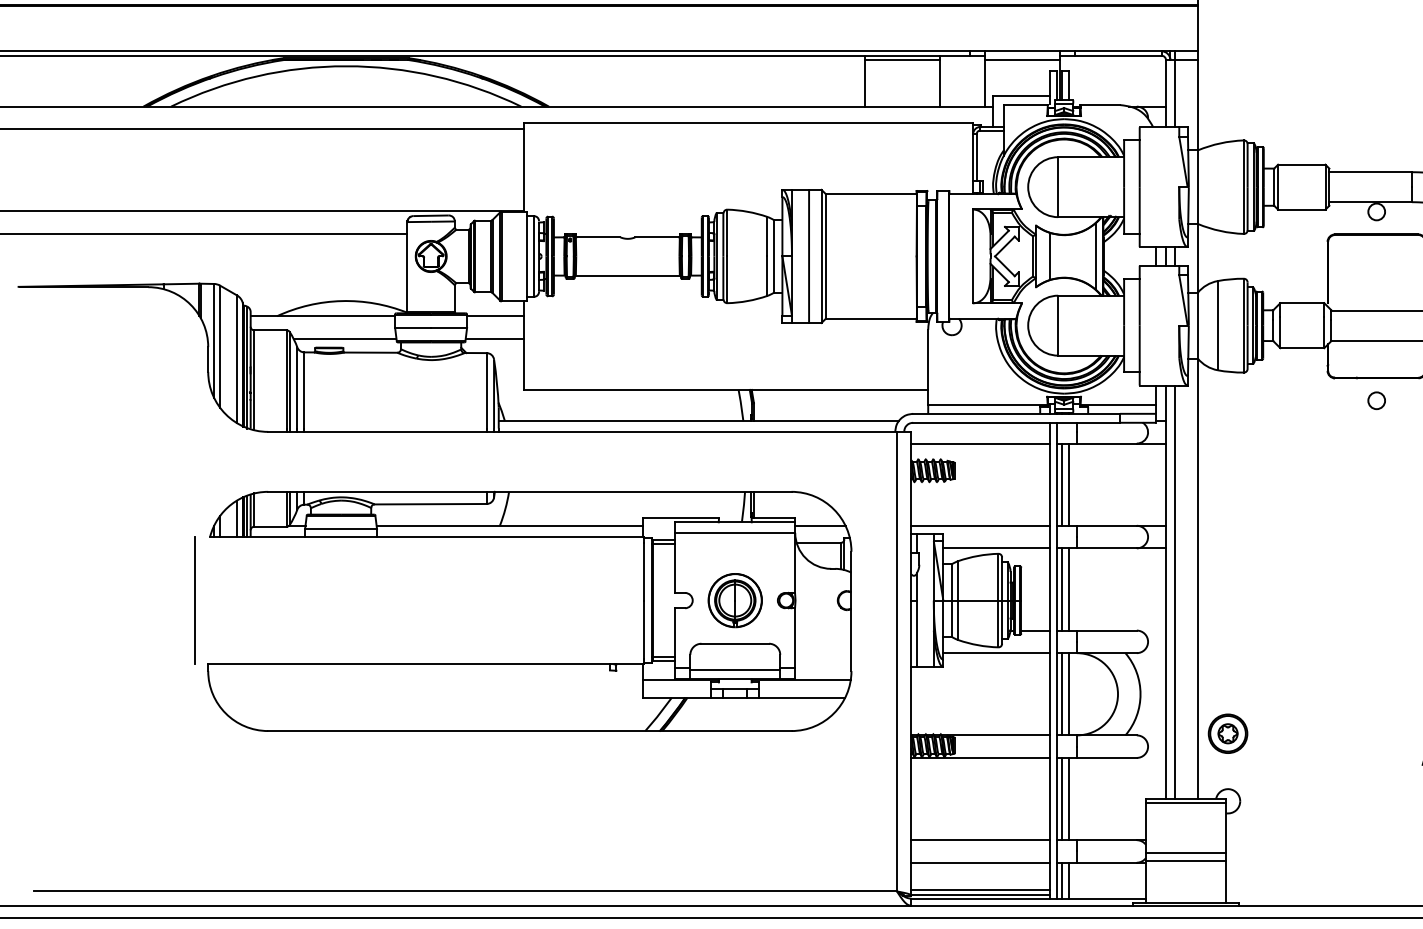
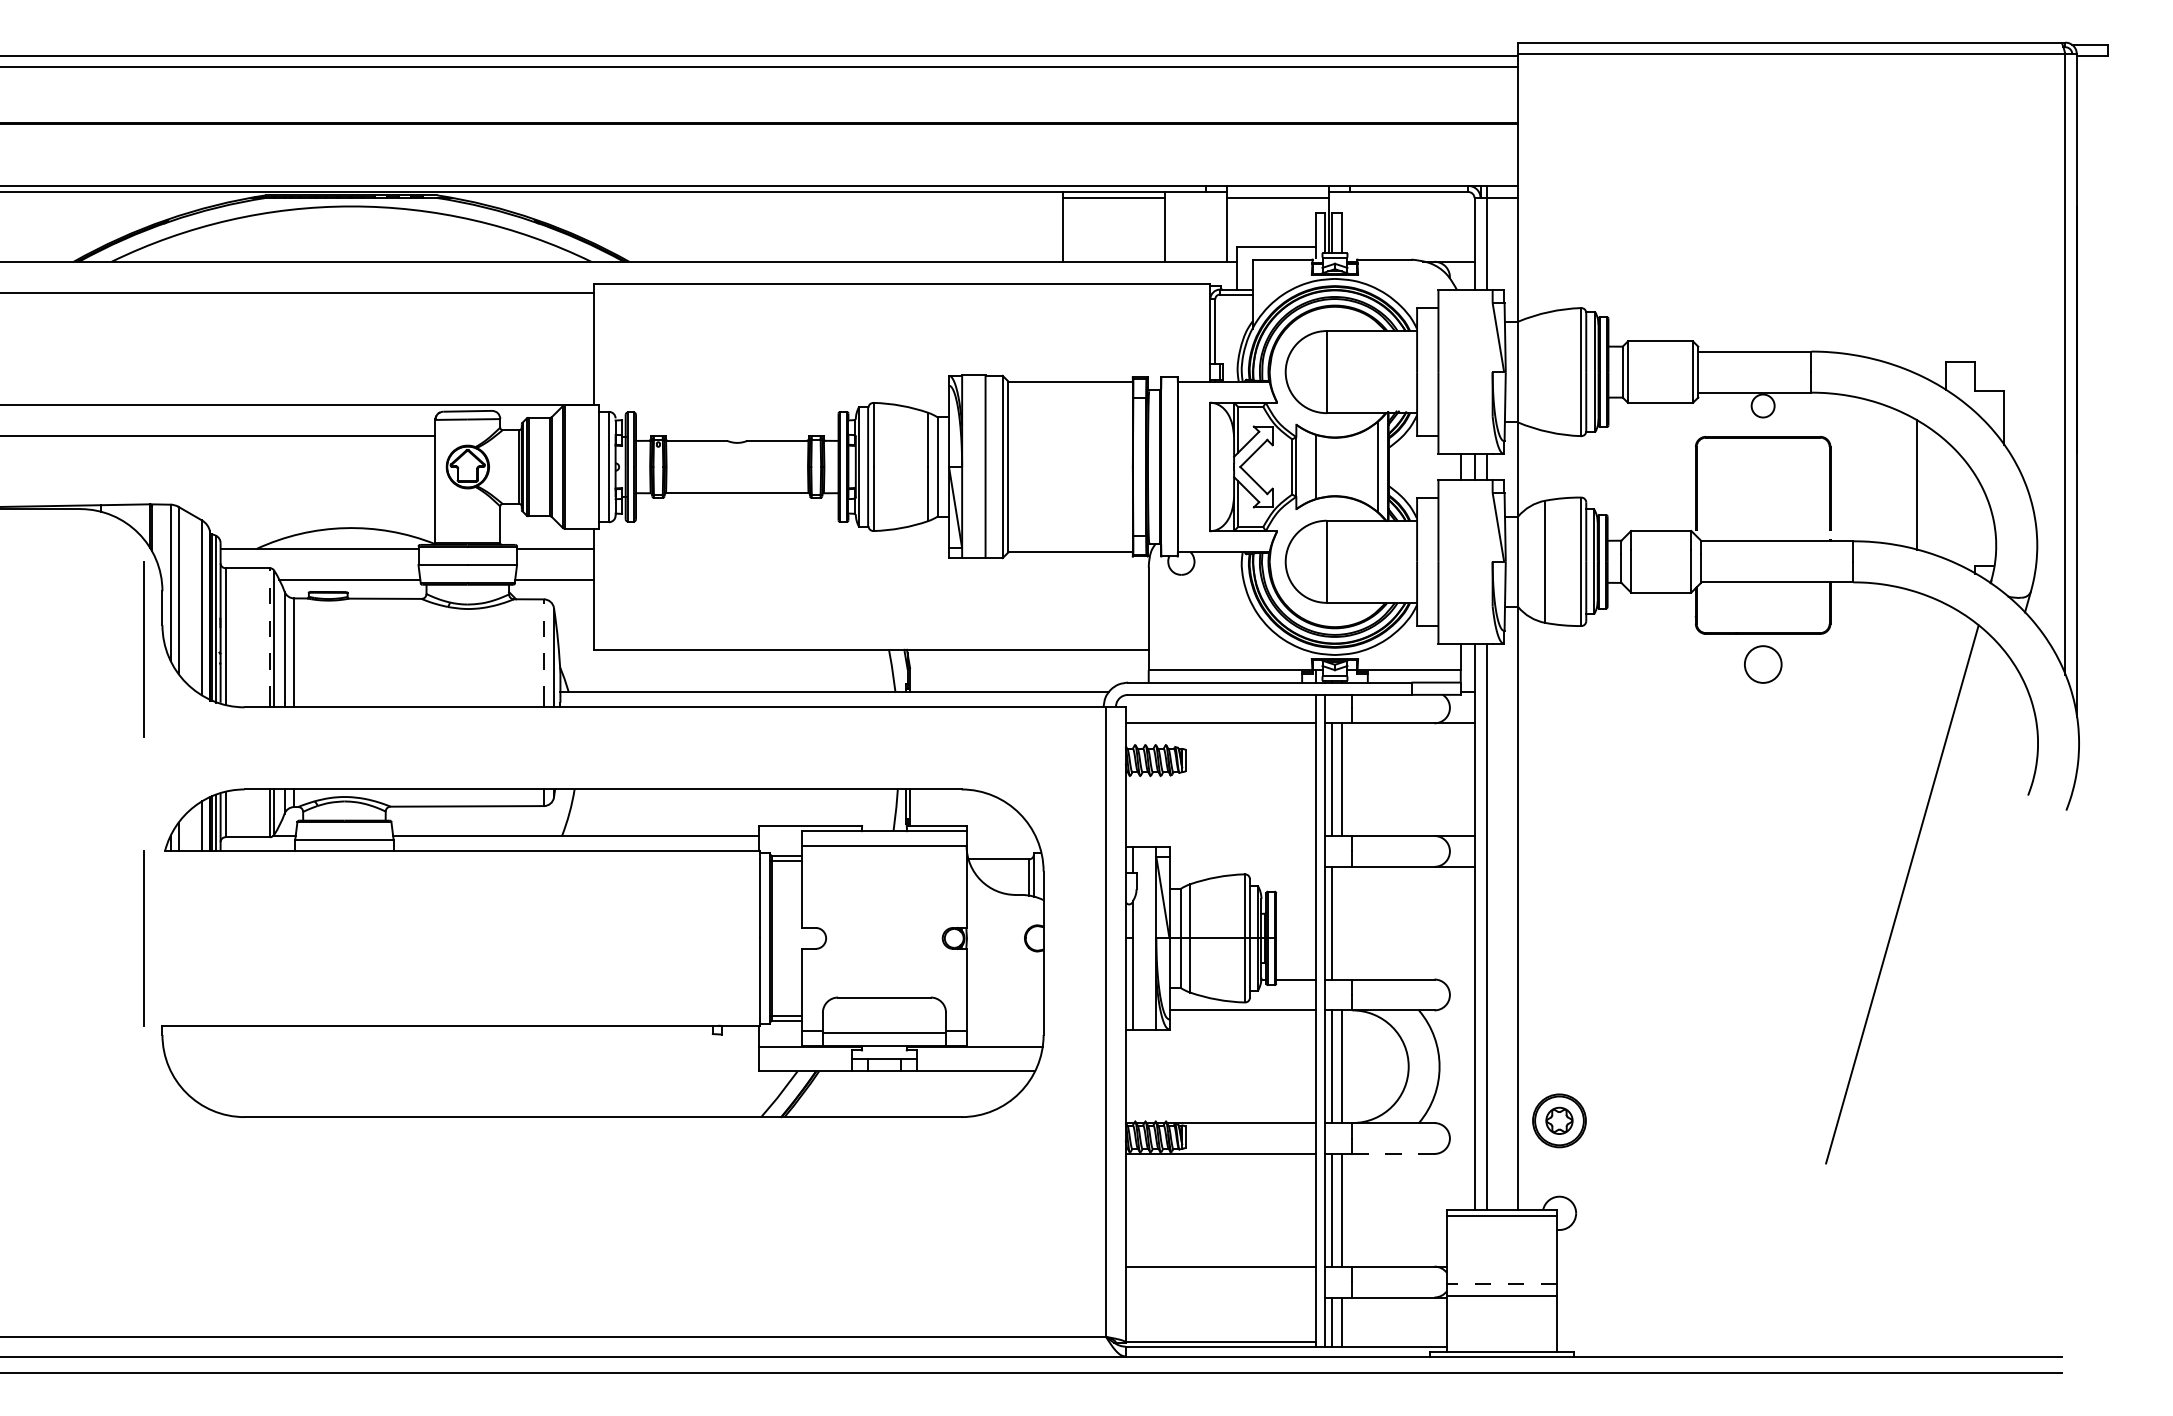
line: (286, 378) -> (269, 634), solid -> dashed
line: (194, 389) -> (143, 649), added
line: (486, 391) -> (543, 651), solid -> dashed
circle: (1376, 400) -> (1762, 664), size x1.6
line: (819, 525) -> (1000, 835), removed
line: (980, 525) -> (1220, 835), removed
line: (996, 548) -> (1242, 866), removed
line: (1068, 588) -> (1341, 922), removed
part: (735, 600) -> (884, 938), removed
line: (1106, 757) -> (1393, 1153), solid -> dashed
line: (1185, 852) -> (1501, 1283), solid -> dashed
line: (980, 862) -> (1220, 1297), removed
line: (980, 890) -> (1220, 1335), removed

